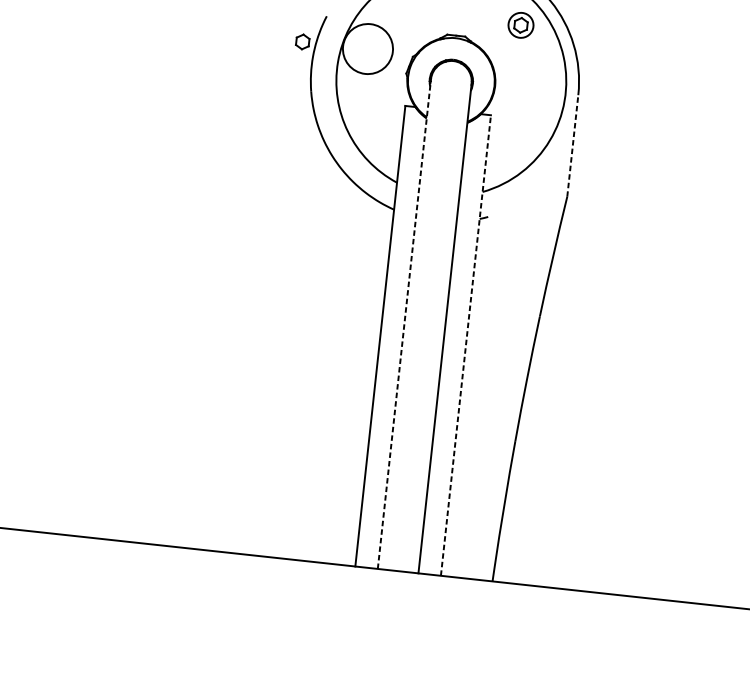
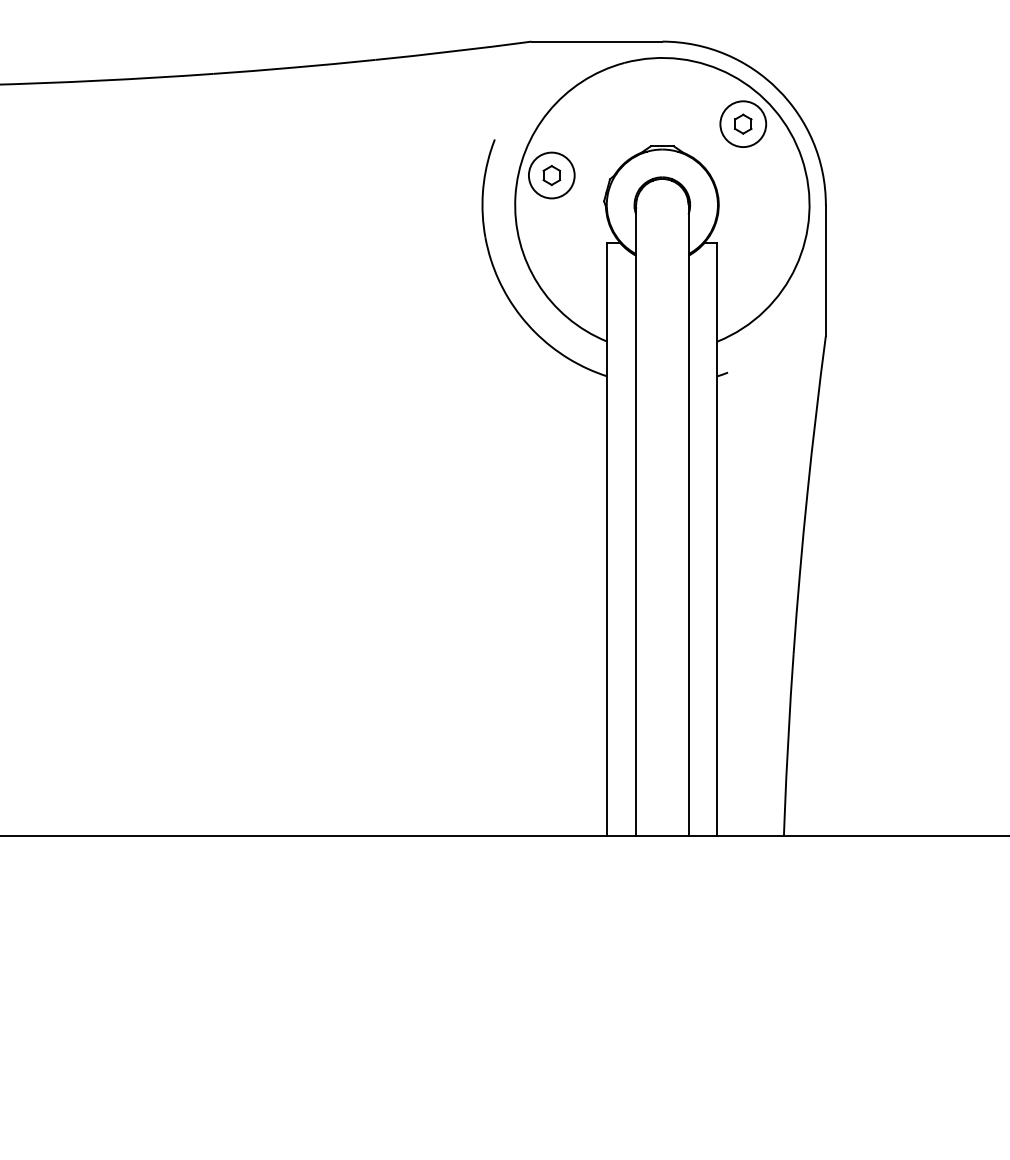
circle: (521, 25) -> (743, 124), size x1.43
part: (302, 41) -> (551, 175), moved
circle: (367, 49) -> (551, 175), size x0.71
line: (572, 145) -> (825, 270), dashed -> solid
line: (404, 324) -> (636, 520), dashed -> solid
line: (465, 345) -> (717, 539), dashed -> solid

